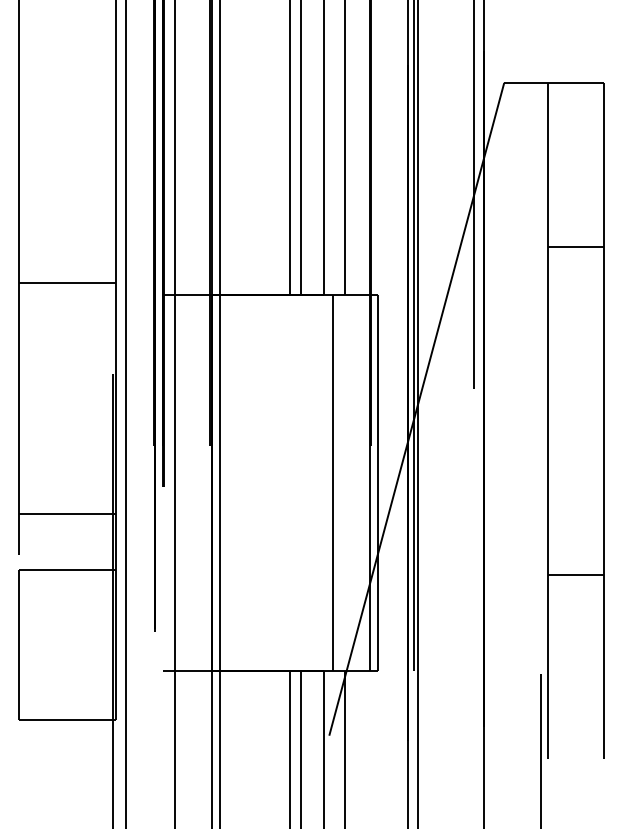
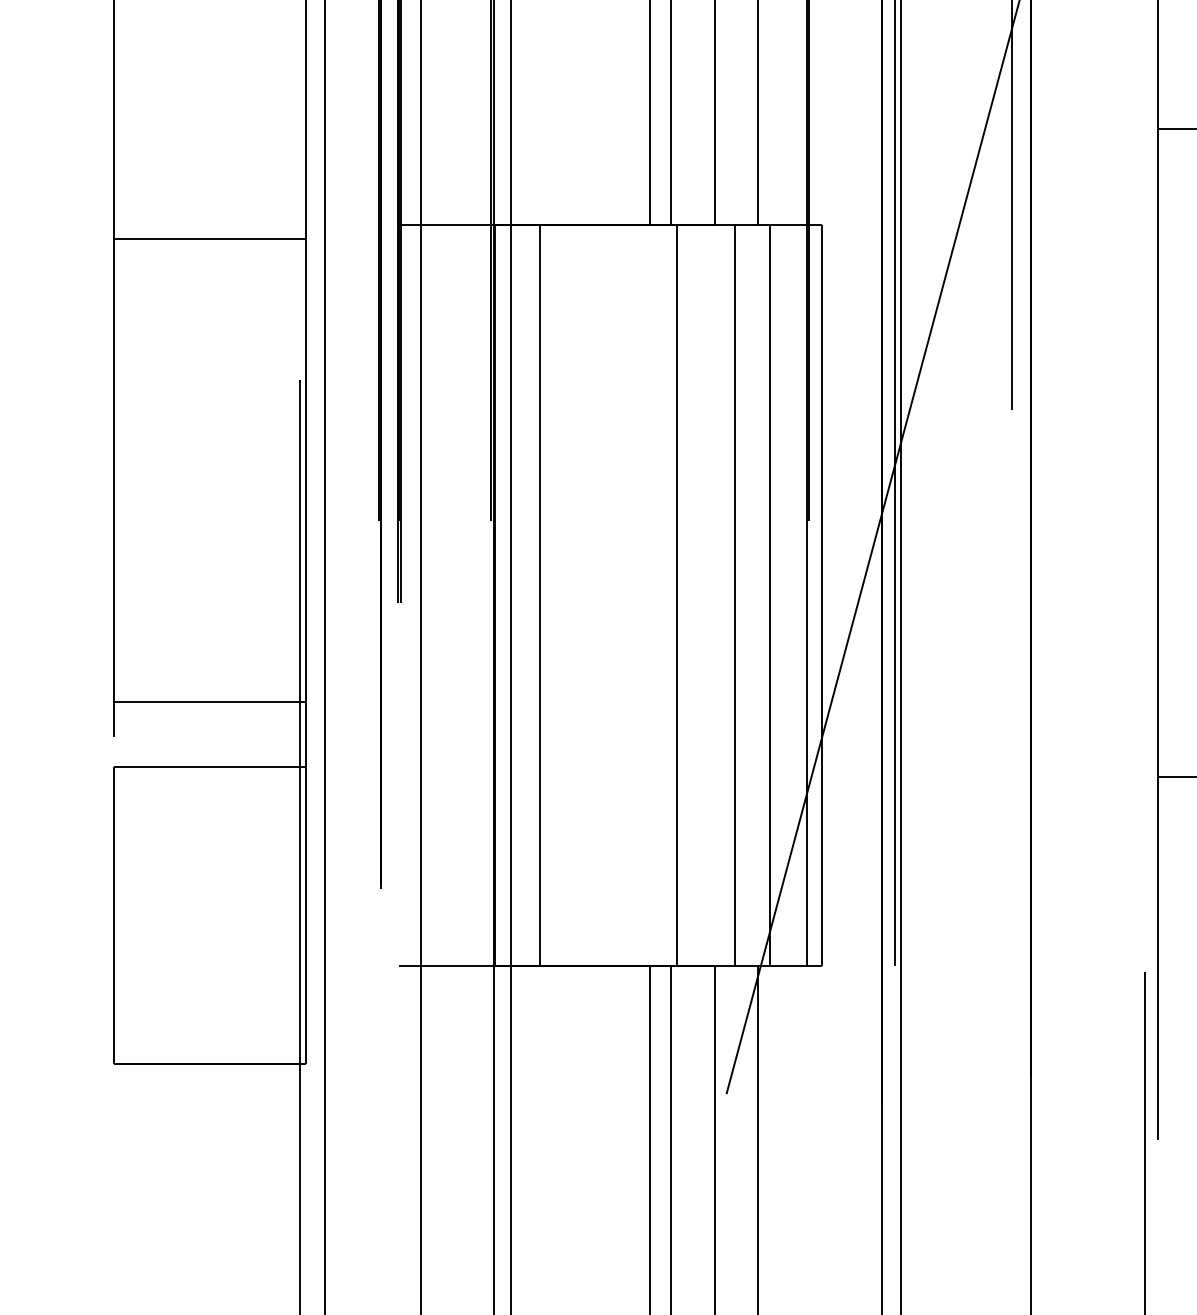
line: (67, 282) -> (209, 238), moved
line: (234, 482) -> (539, 594), added
line: (304, 482) -> (677, 594), added
line: (351, 482) -> (770, 594), added
line: (67, 514) -> (209, 702), moved

